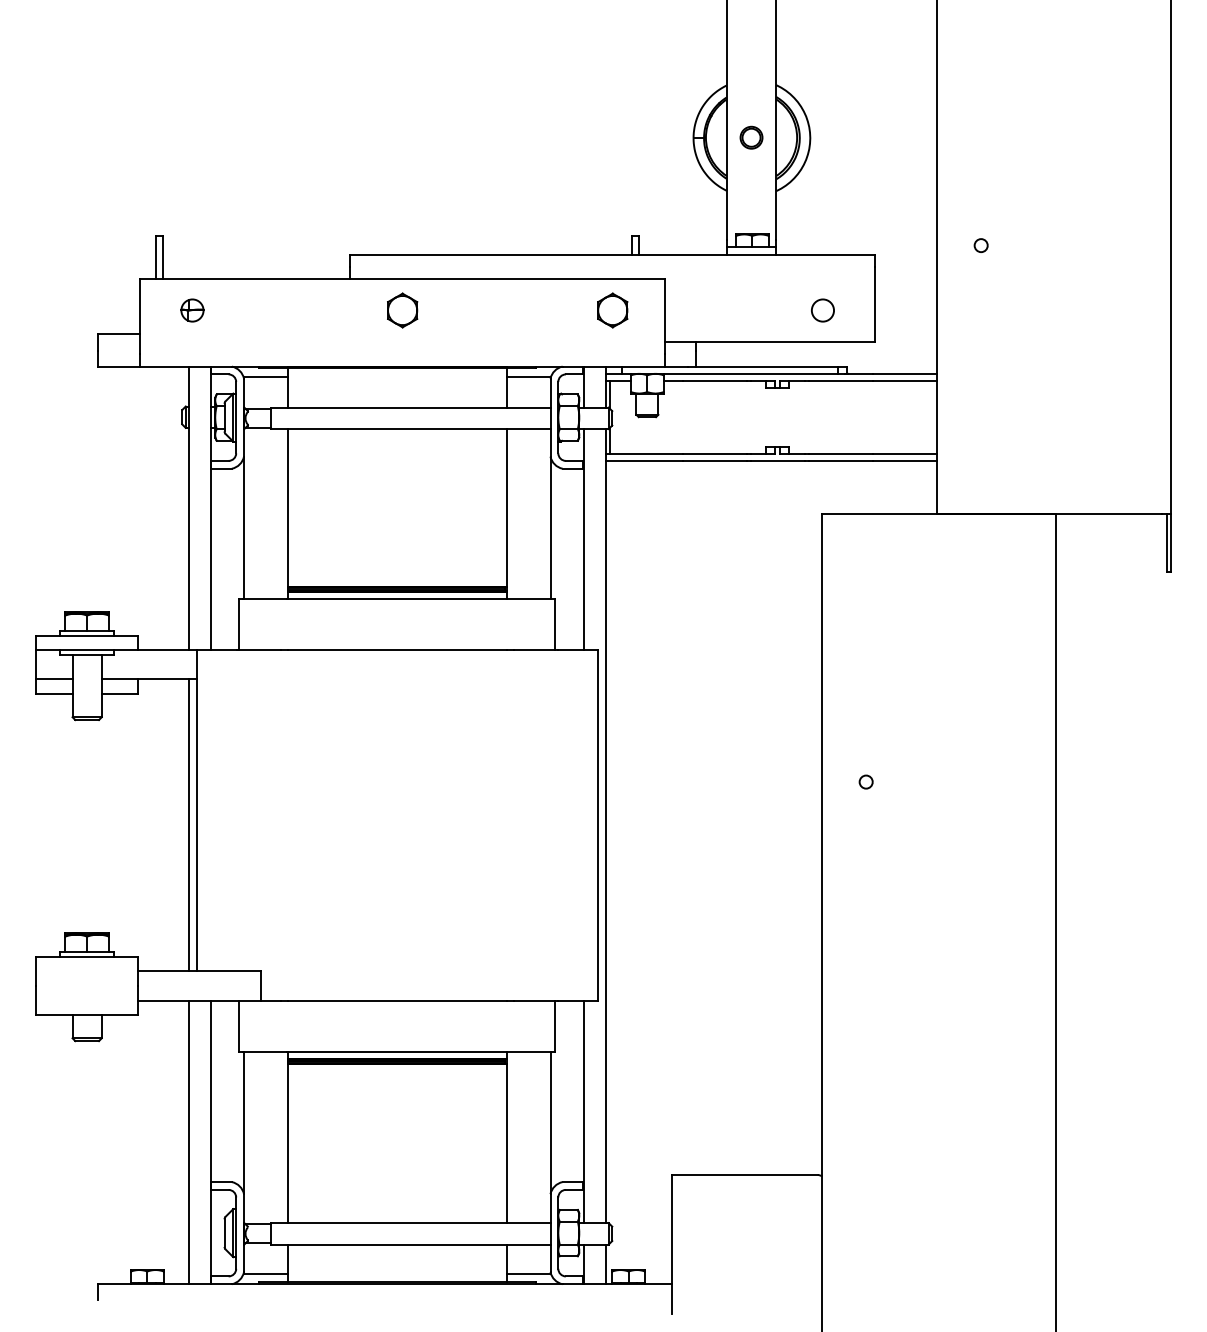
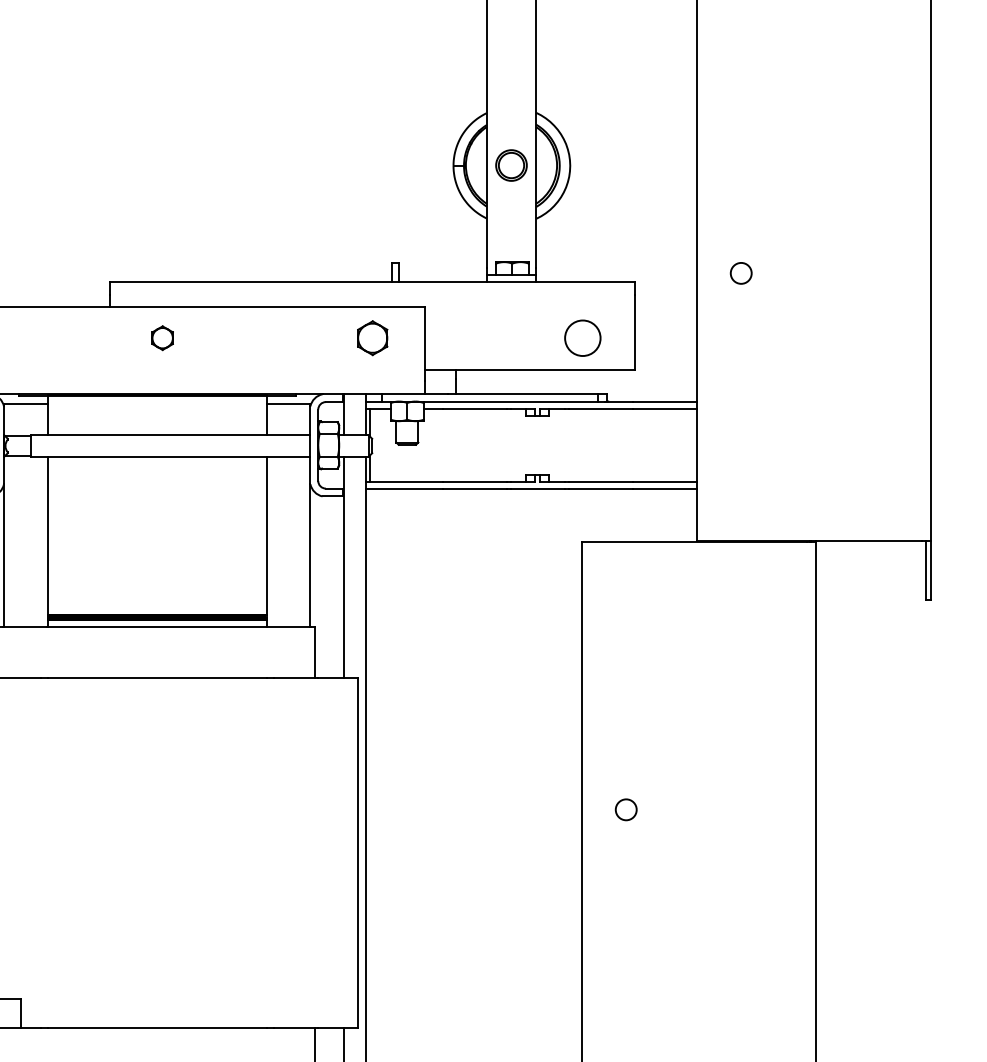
part: (751, 137) -> (511, 165), size x1.4
circle: (980, 245) -> (740, 273), size x1.6
part: (402, 310) -> (162, 338), size x0.7
circle: (822, 310) -> (582, 338), size x1.6
circle: (865, 781) -> (625, 809), size x1.6

